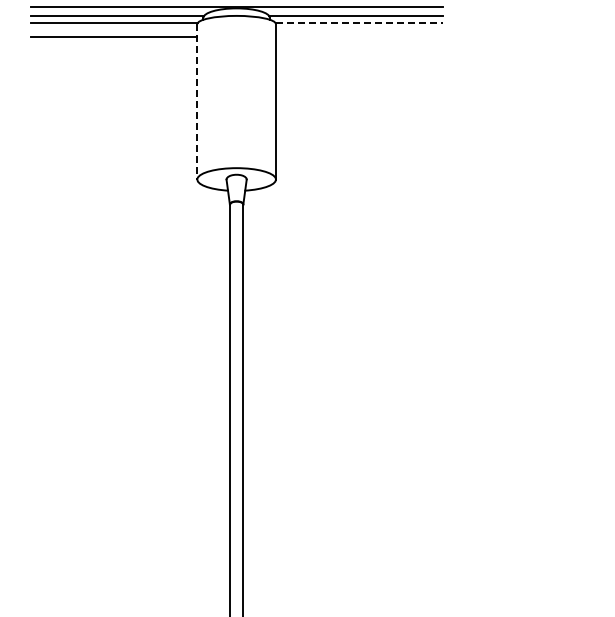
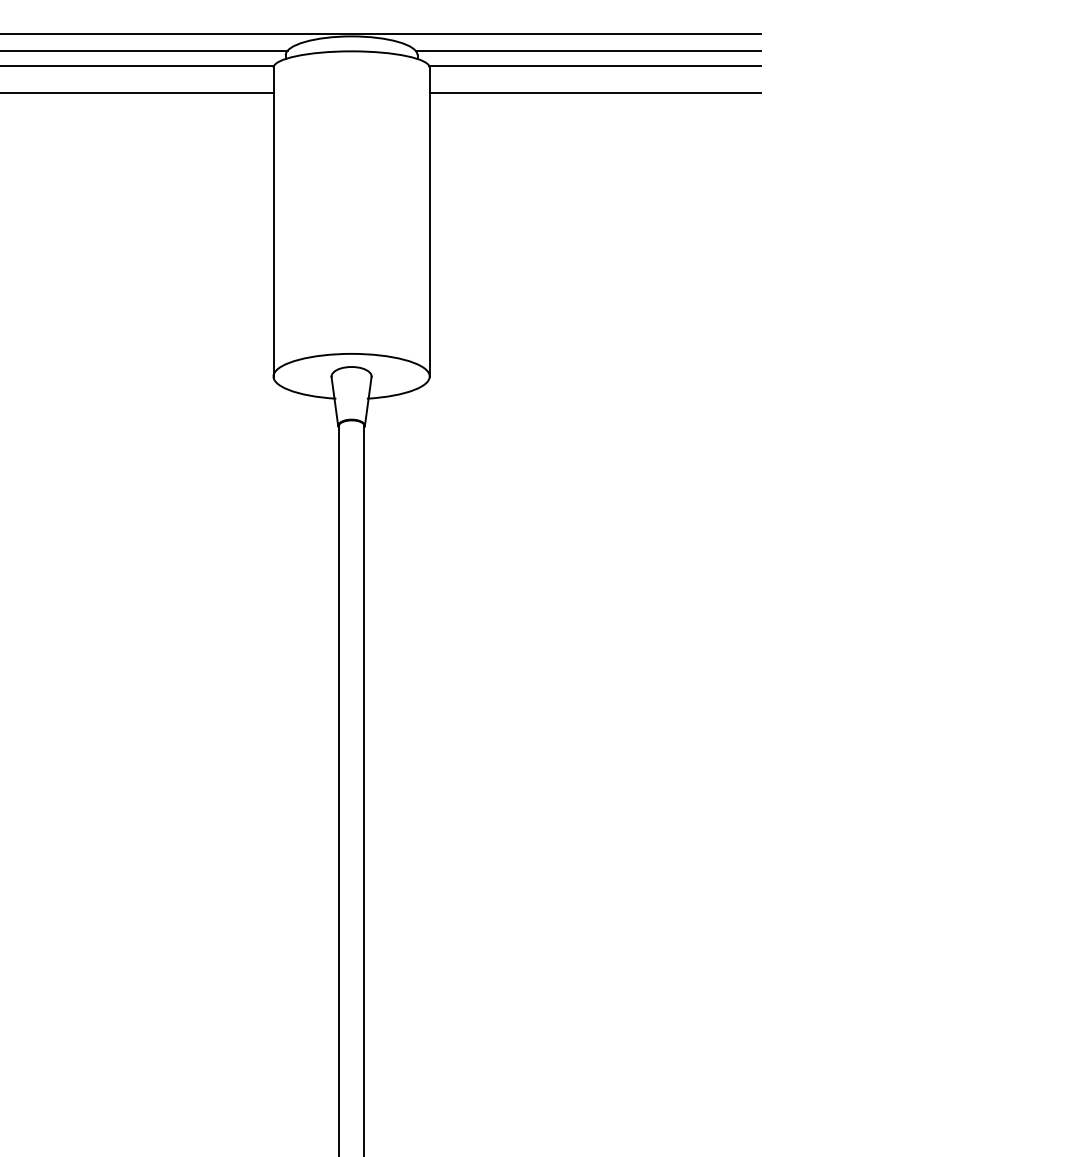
line: (359, 23) -> (595, 66), dashed -> solid
line: (358, 36) -> (593, 92), added
line: (197, 101) -> (273, 221), dashed -> solid

